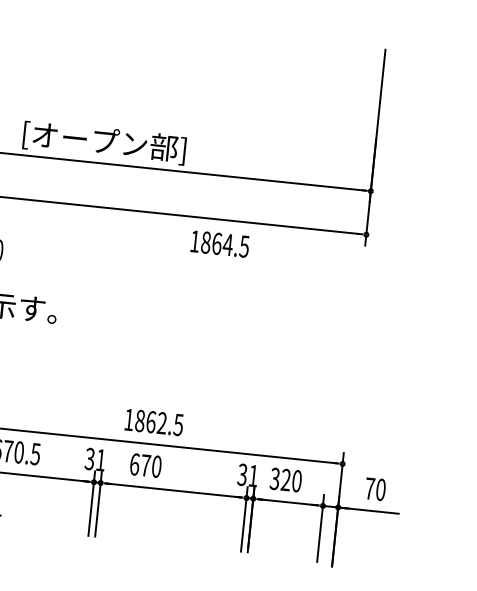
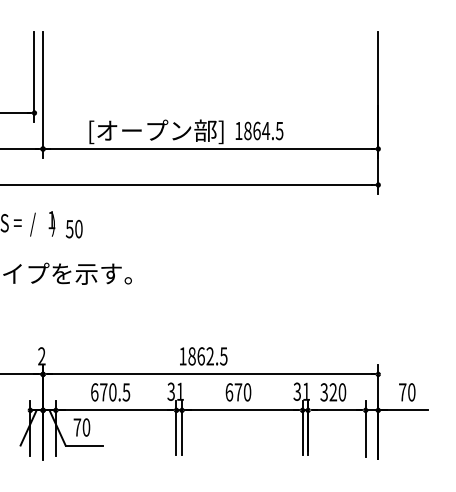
text: (220, 243) -> (259, 130), moved
text: (153, 422) -> (203, 356), moved
text: (145, 465) -> (238, 392), moved

